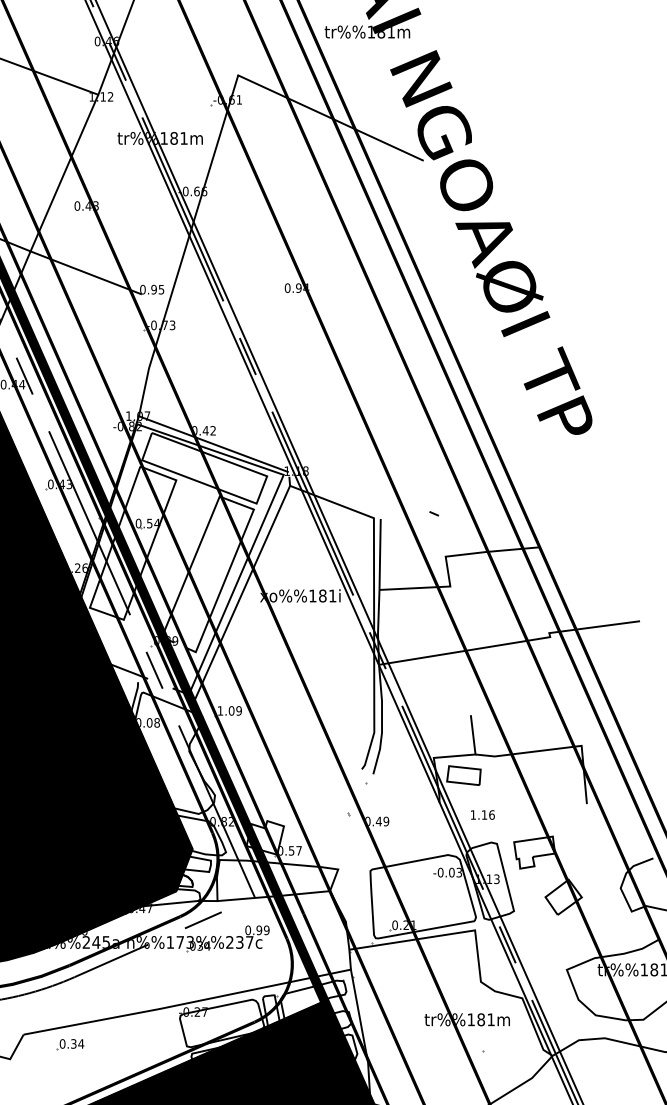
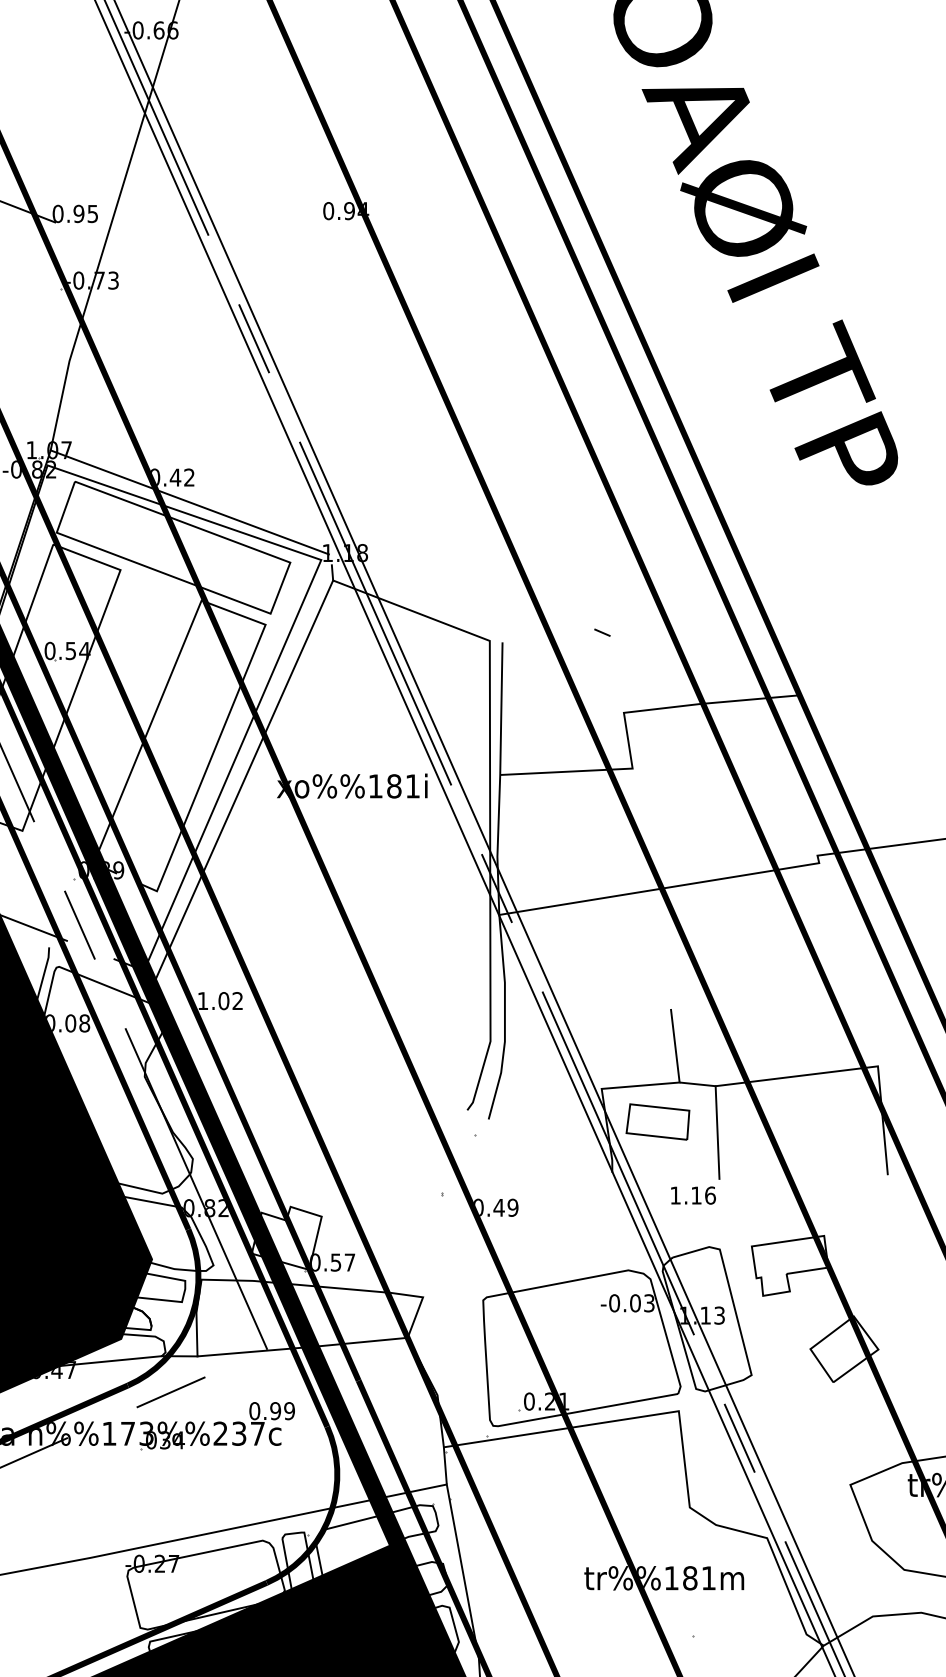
text: (238, 710) -> (236, 1000), 1.09 -> 1.02
line: (495, 781) -> (716, 1132), added

